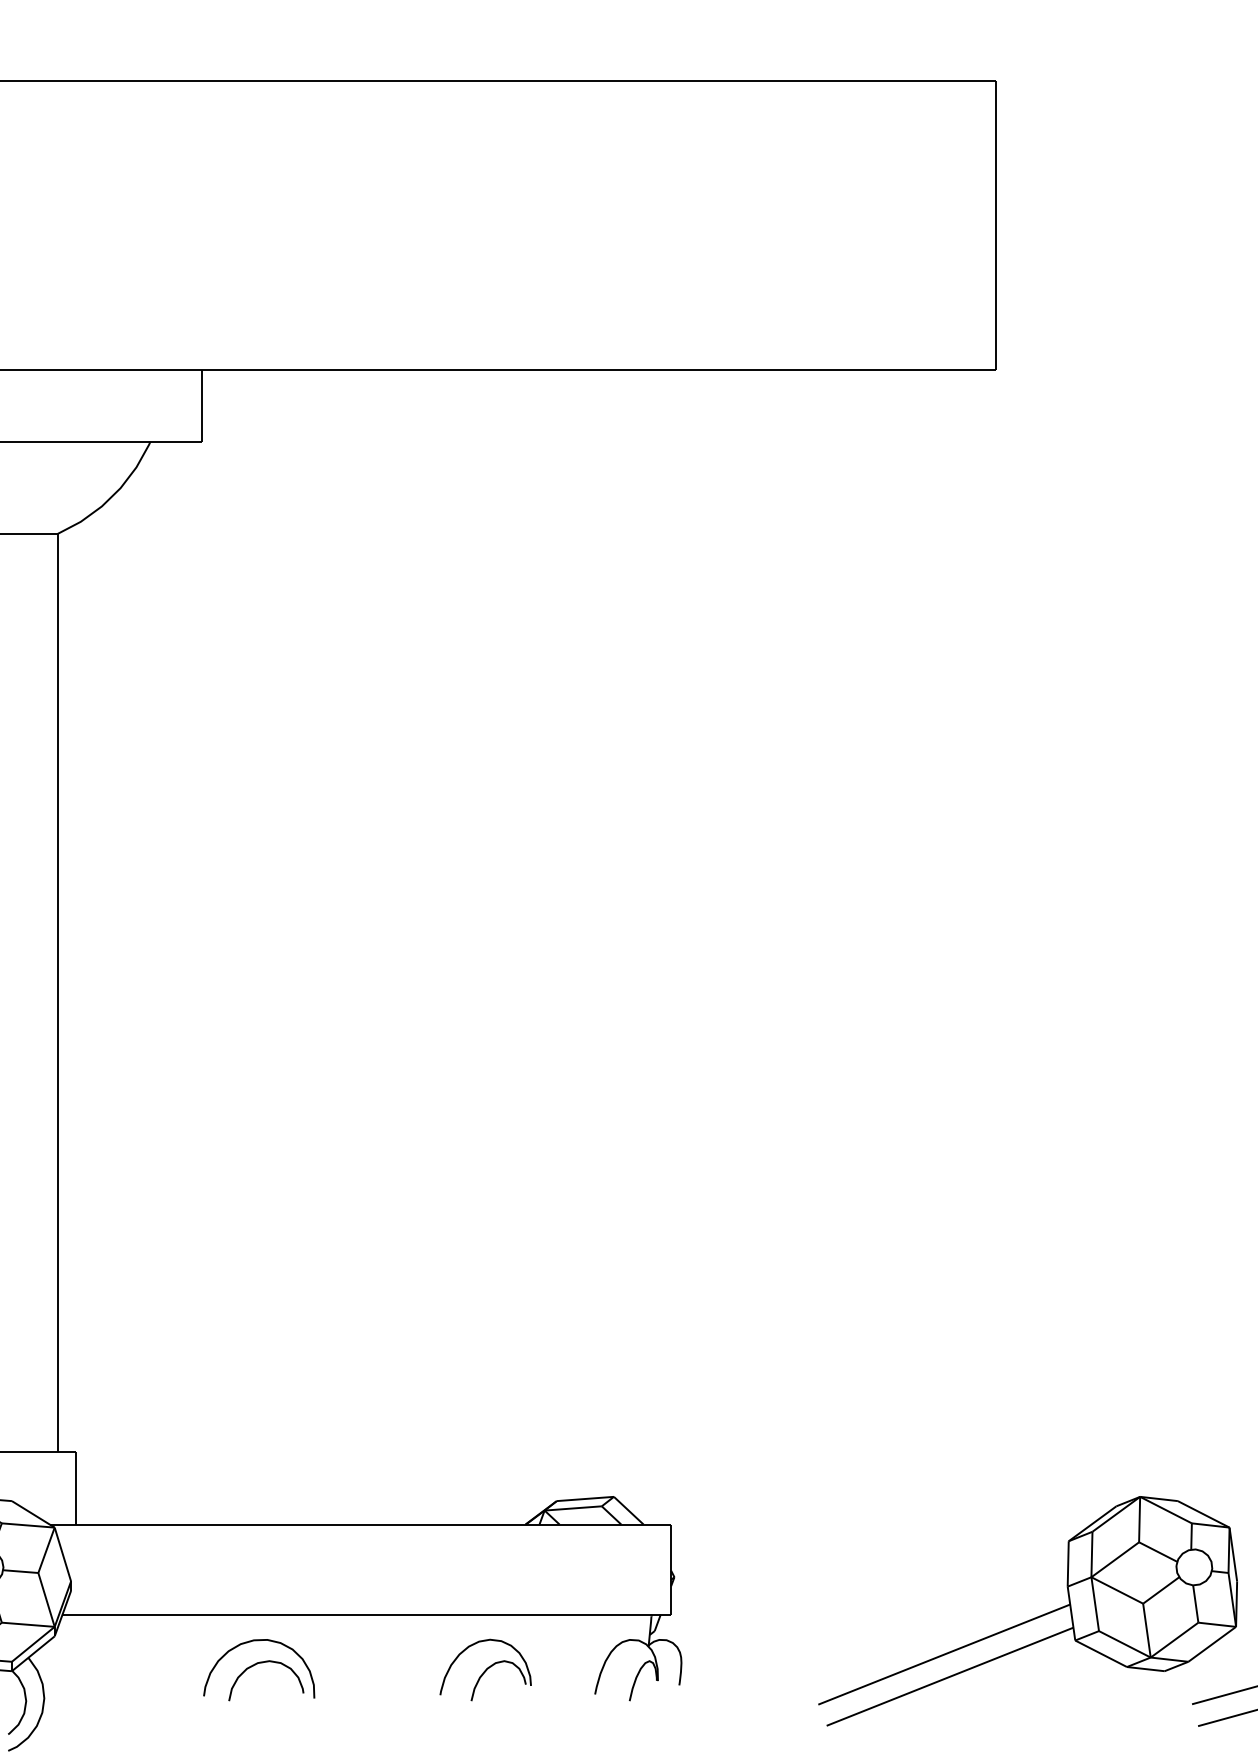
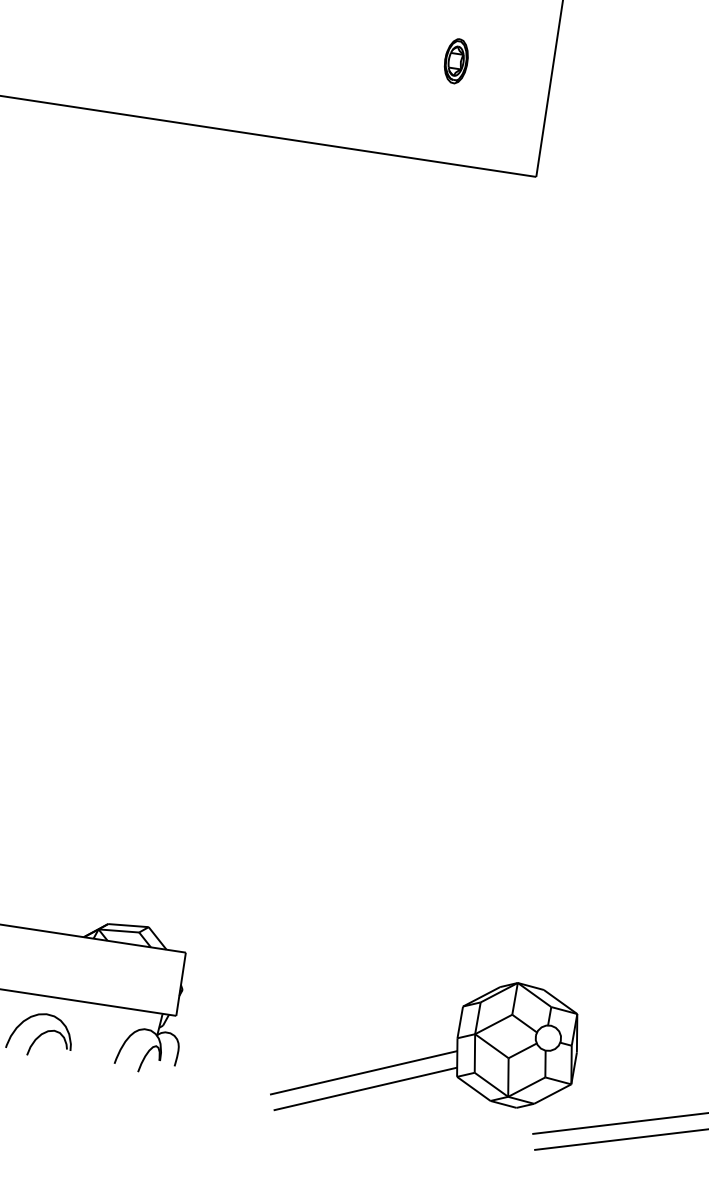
part: (859, 225) -> (455, 61), added

